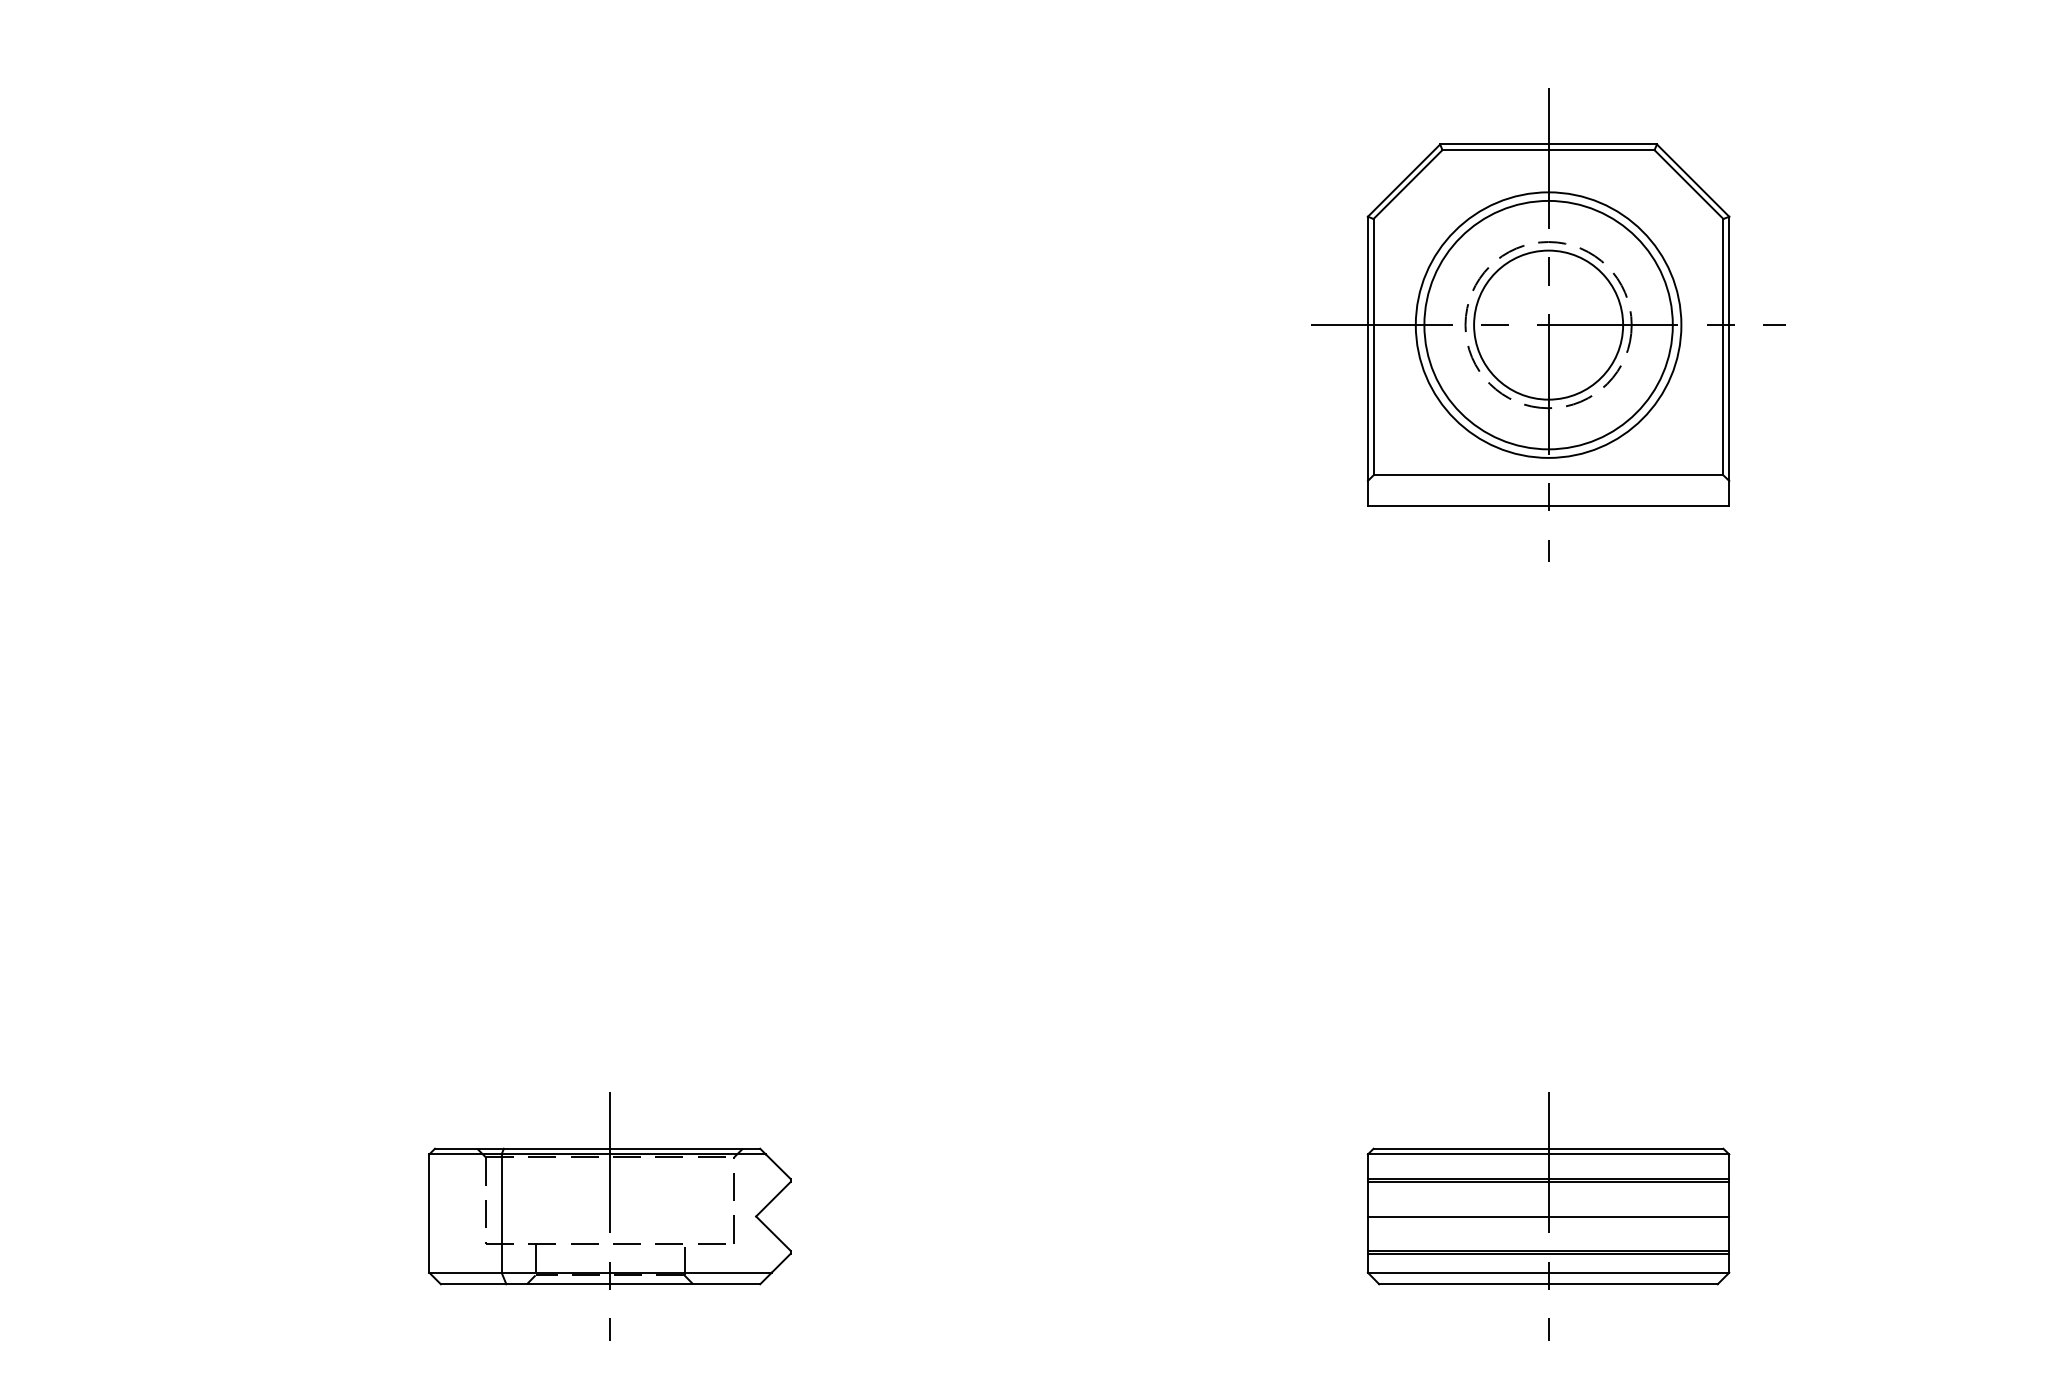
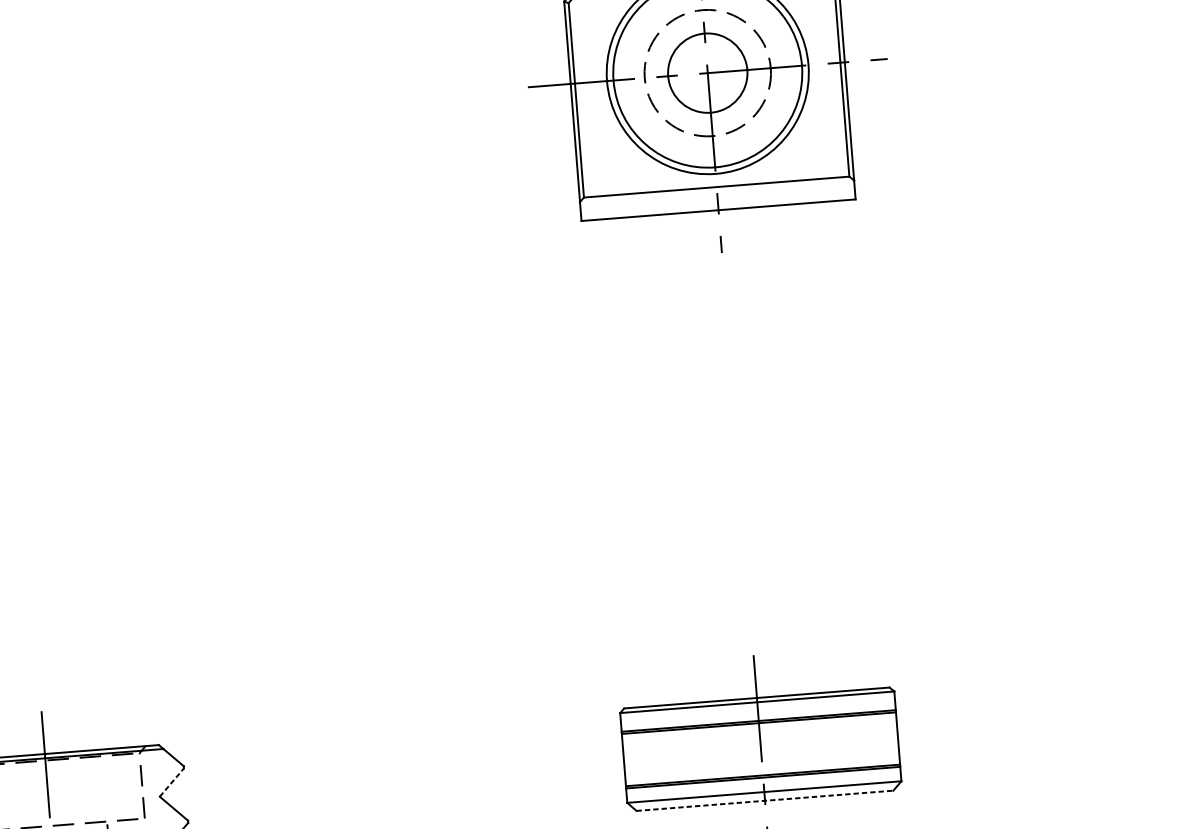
circle: (1548, 324) -> (707, 72), size x0.7
line: (773, 1198) -> (171, 782), solid -> dashed
line: (1548, 1216) -> (760, 749), removed
line: (1548, 1284) -> (764, 800), solid -> dashed

